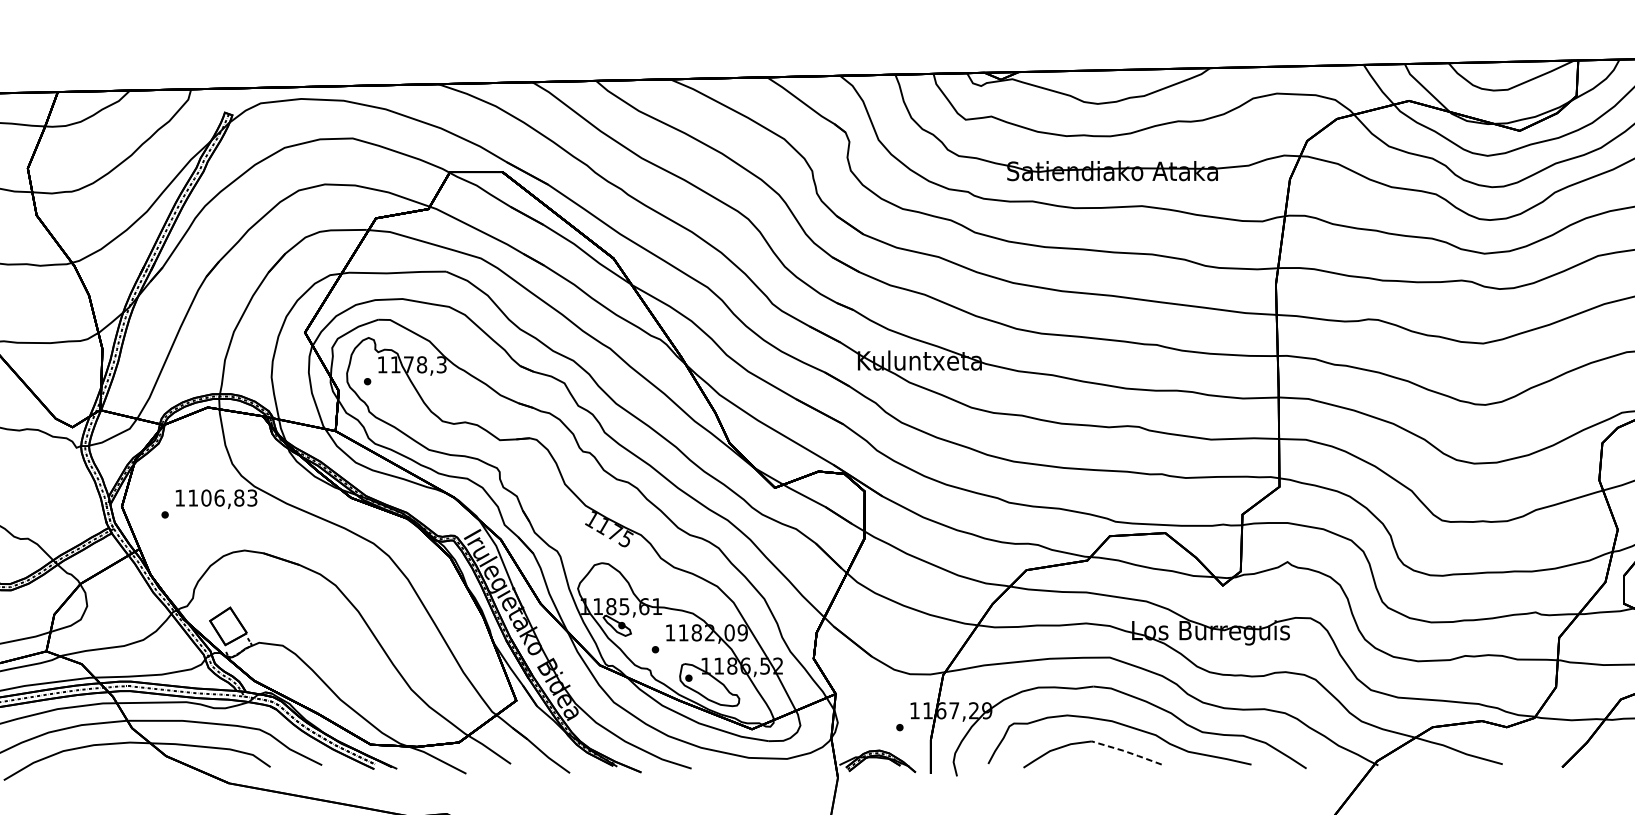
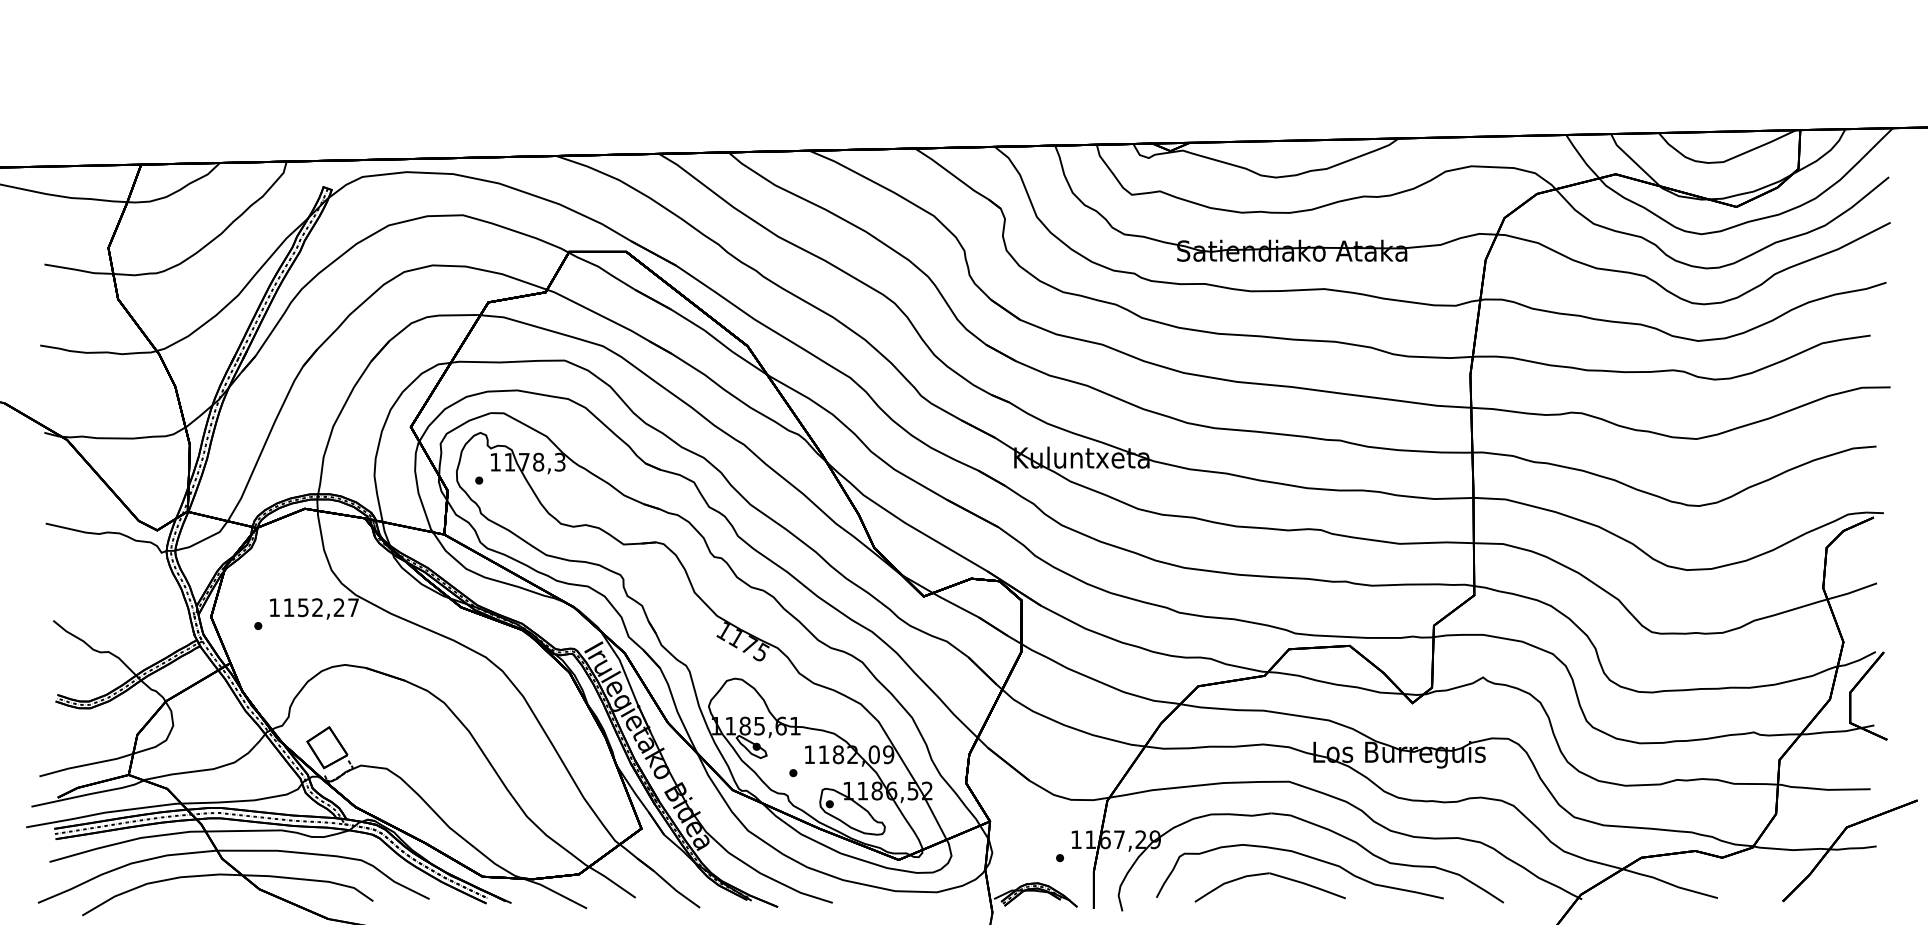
text: (228, 497) -> (327, 607), 1106,83 -> 1152,27
line: (1127, 751) -> (1308, 884), dashed -> solid

